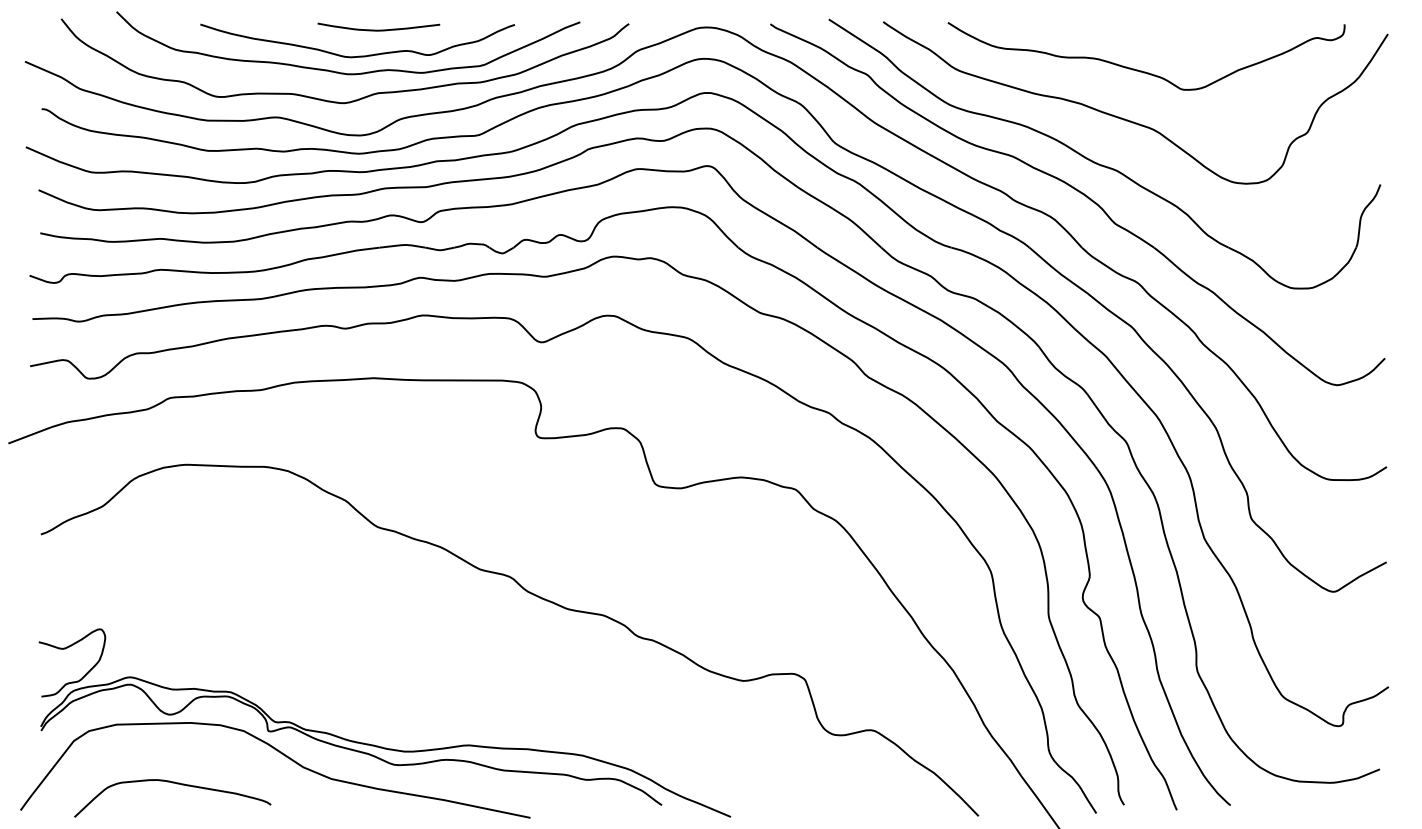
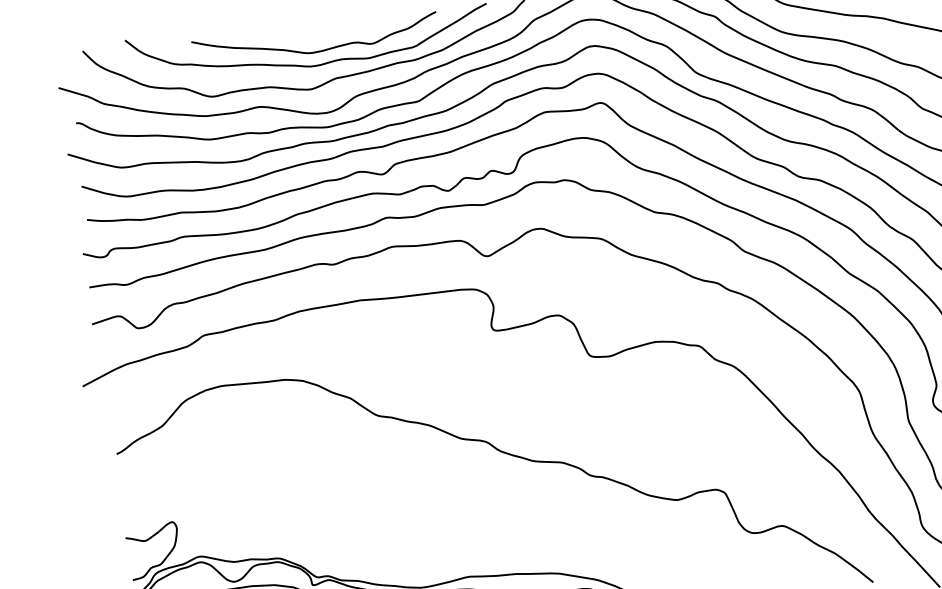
curve: (378, 29) -> (330, 28), removed

